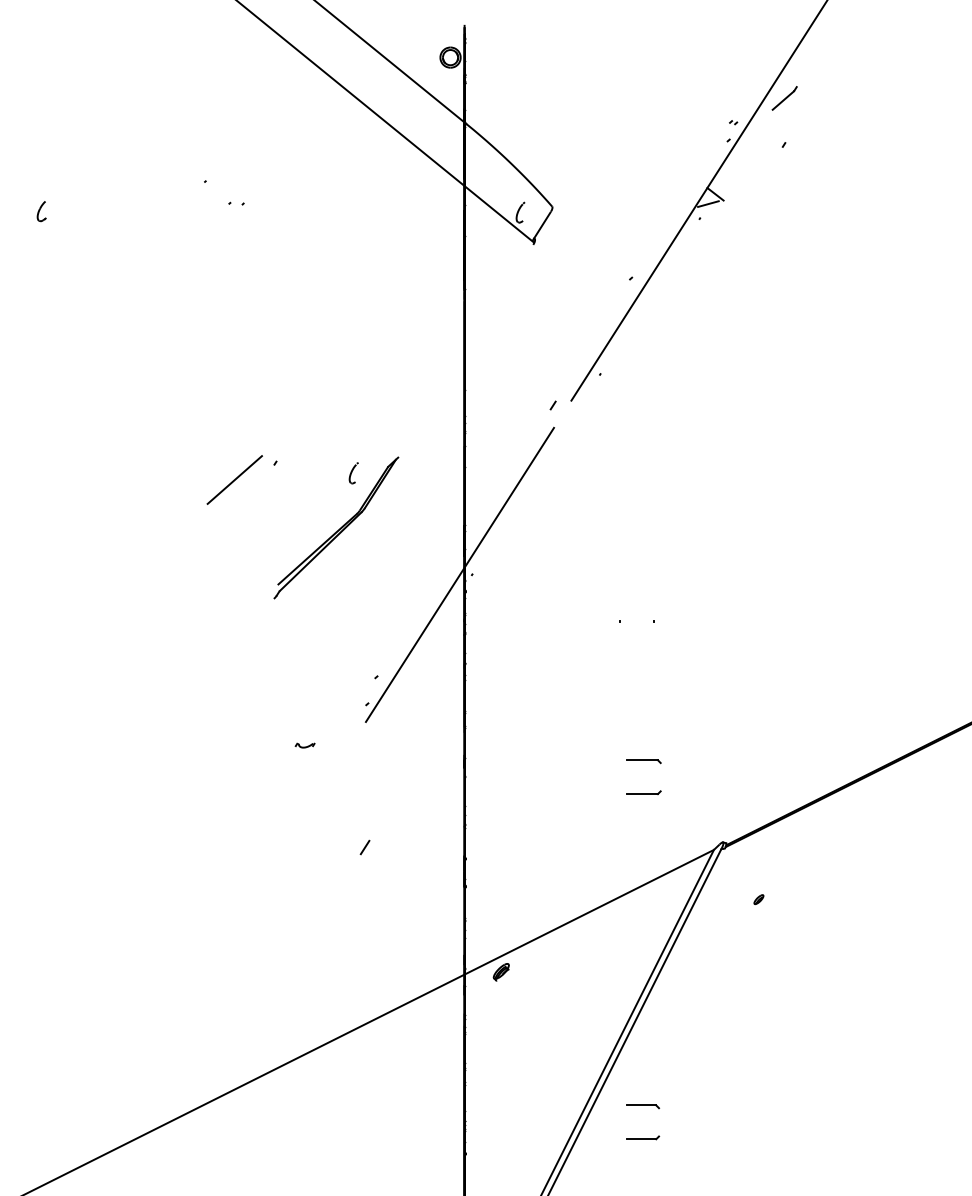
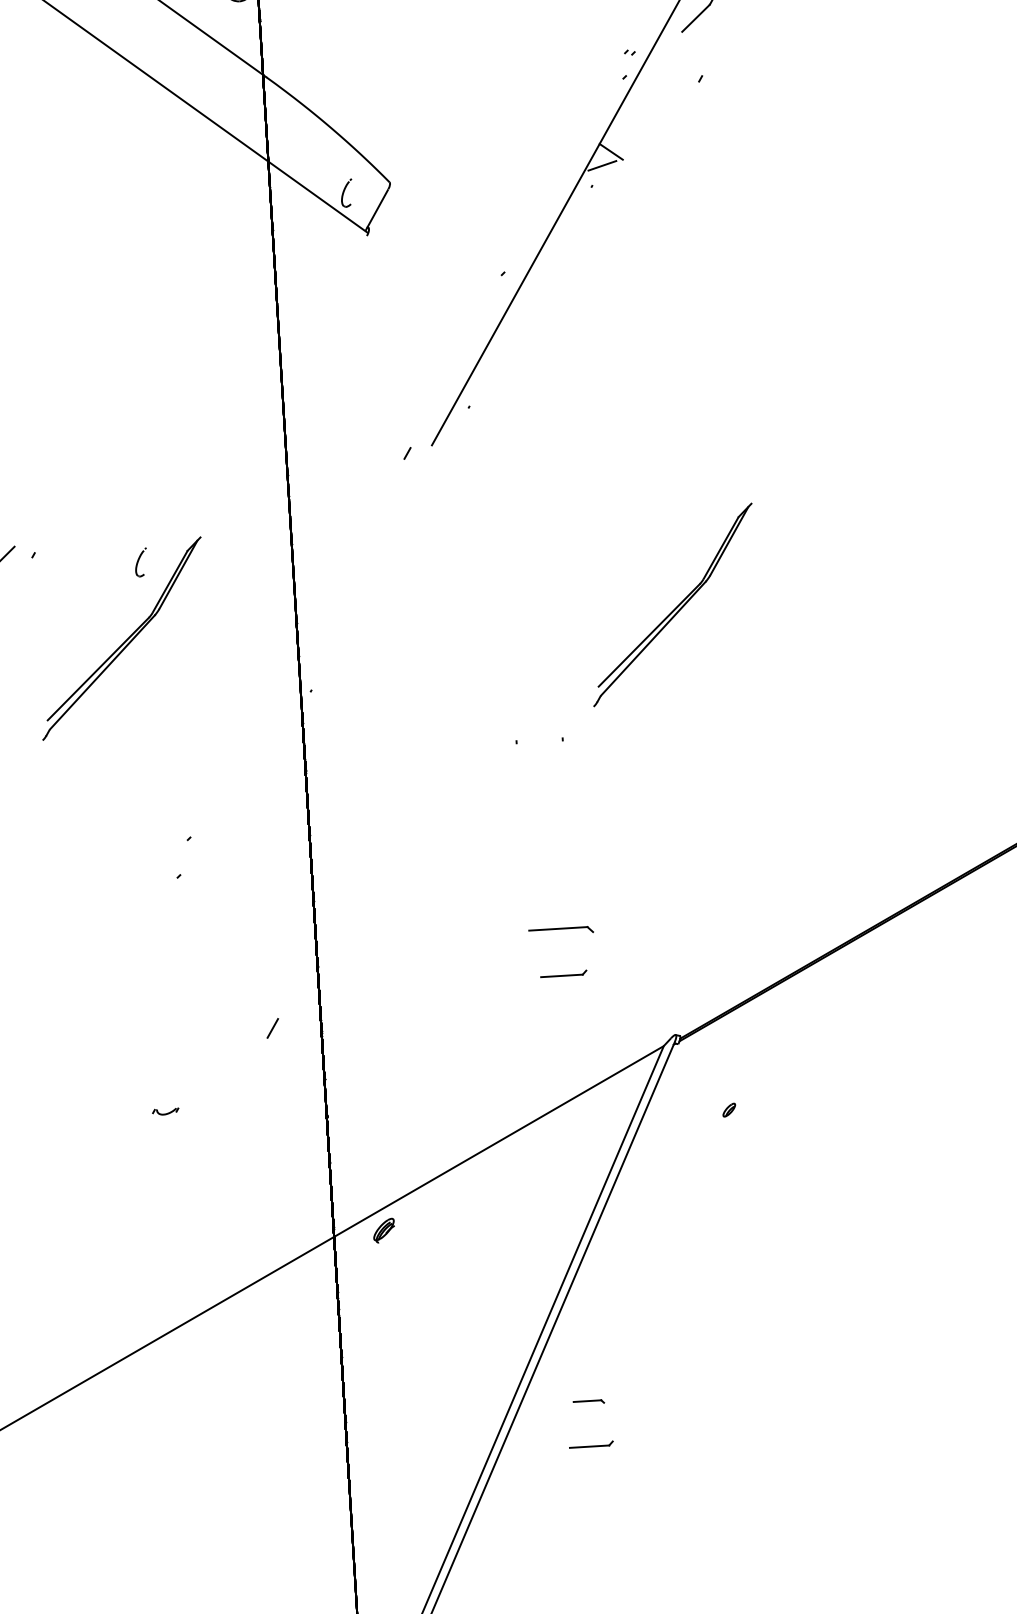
part: (740, 527) -> (673, 604), added
line: (459, 574) -> (293, 691), removed
part: (304, 745) -> (164, 1111), moved
part: (643, 761) -> (560, 931), size x1.4
line: (364, 847) -> (271, 1028), moved
part: (643, 1106) -> (589, 1401), size x0.7

